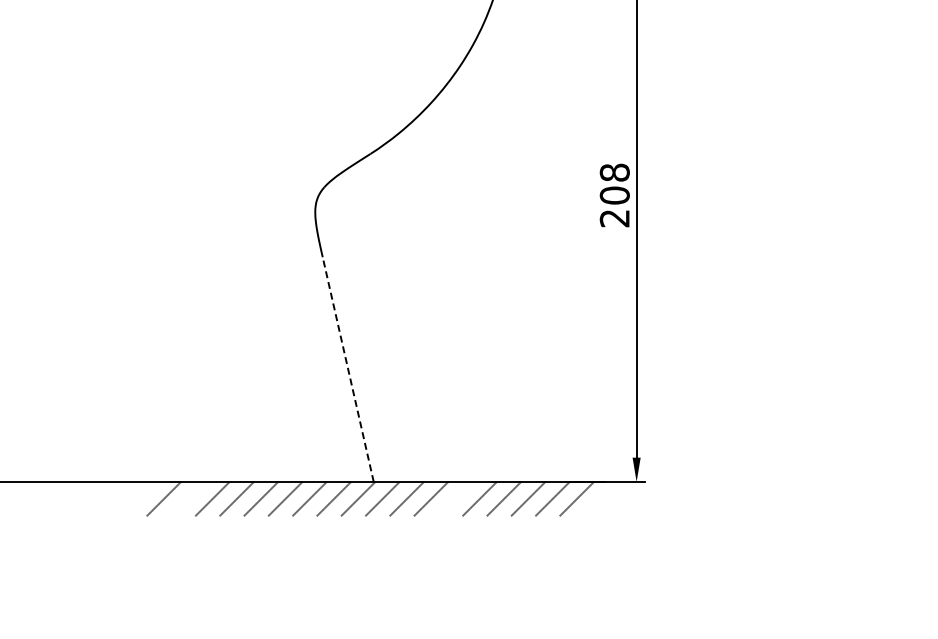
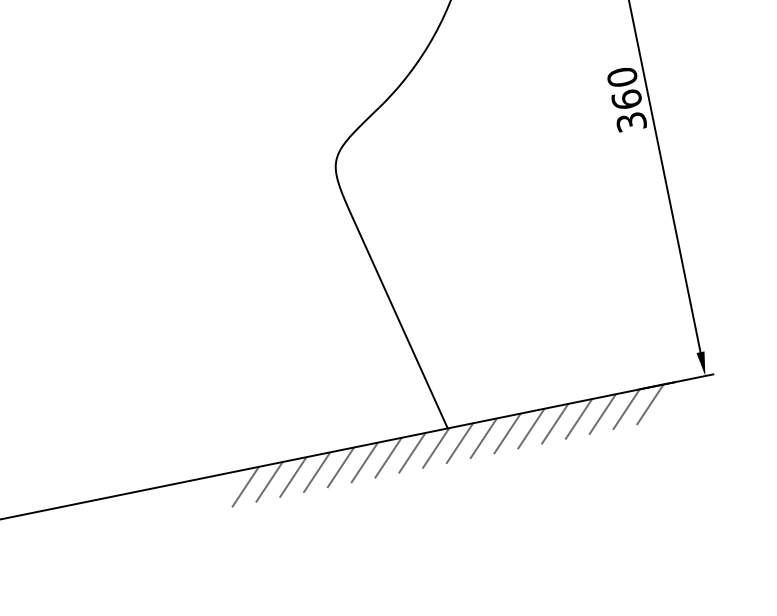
text: (614, 195) -> (626, 99), 208 -> 360
line: (348, 369) -> (400, 323), dashed -> solid
line: (187, 498) -> (268, 481), added
line: (455, 498) -> (531, 428), added

